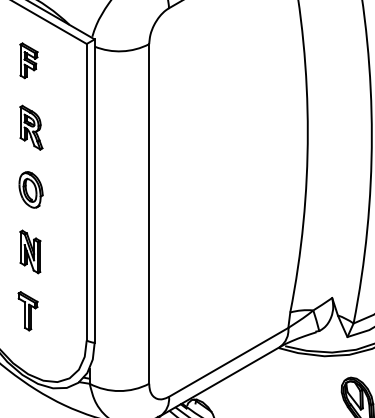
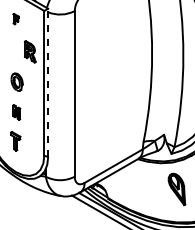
part: (27, 59) -> (15, 18), size x0.6
part: (31, 127) -> (30, 51), moved
line: (95, 190) -> (48, 82), solid -> dashed
part: (29, 252) -> (16, 112), size x0.7

